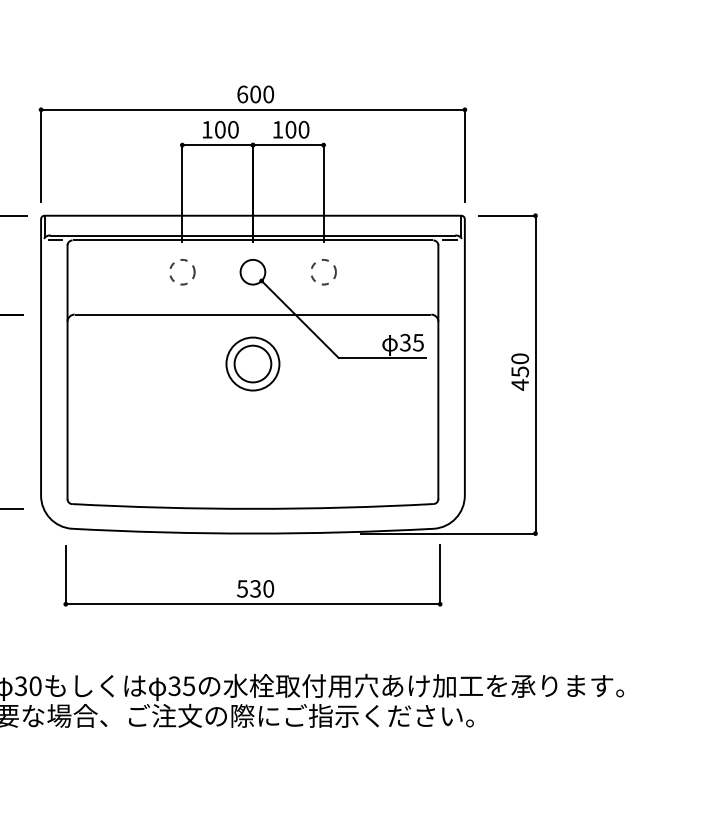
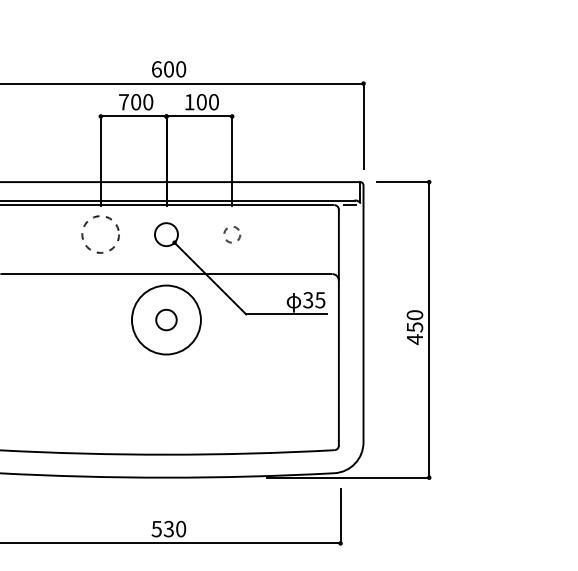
text: (207, 129) -> (124, 101), 100 -> 700
circle: (182, 272) -> (100, 234), size x1.6
circle: (323, 272) -> (232, 234), size x0.7
circle: (252, 363) -> (166, 319), size x0.6
circle: (252, 363) -> (166, 319), size x1.4

